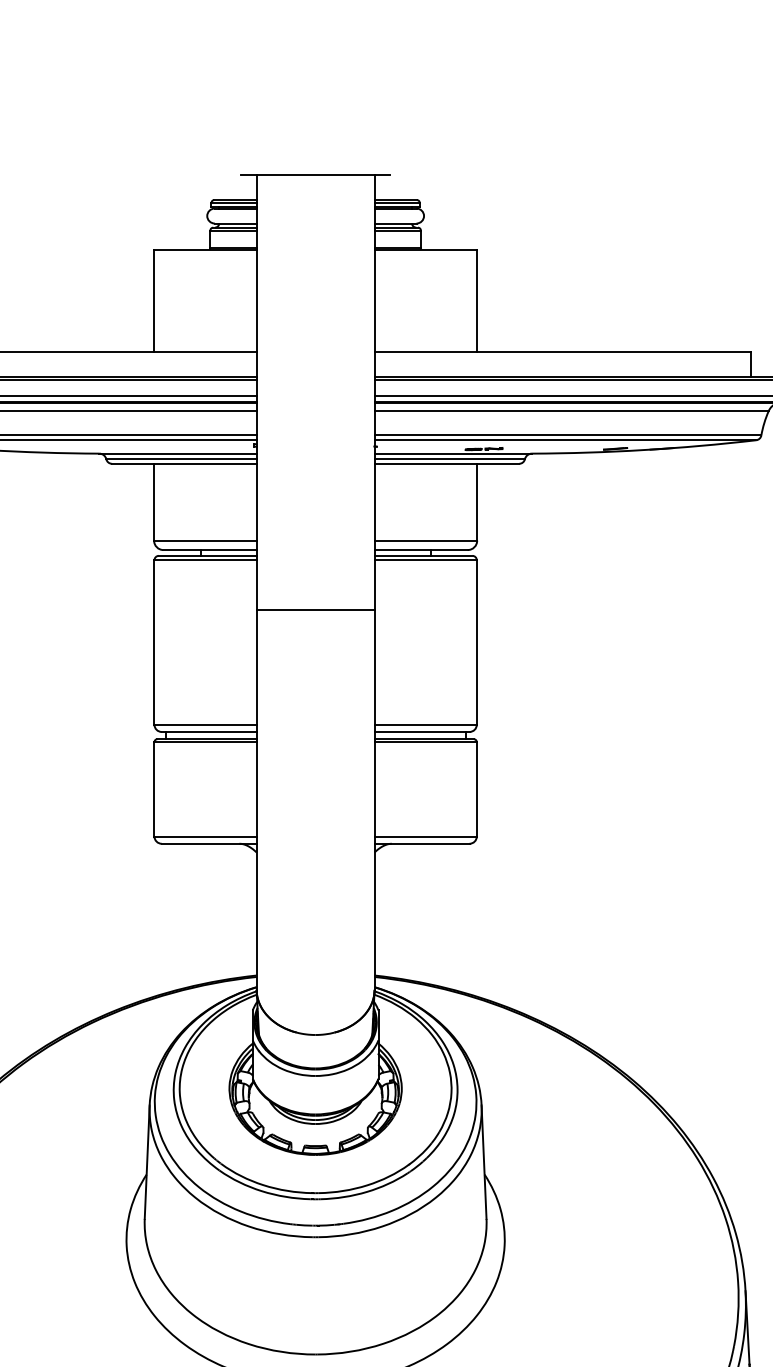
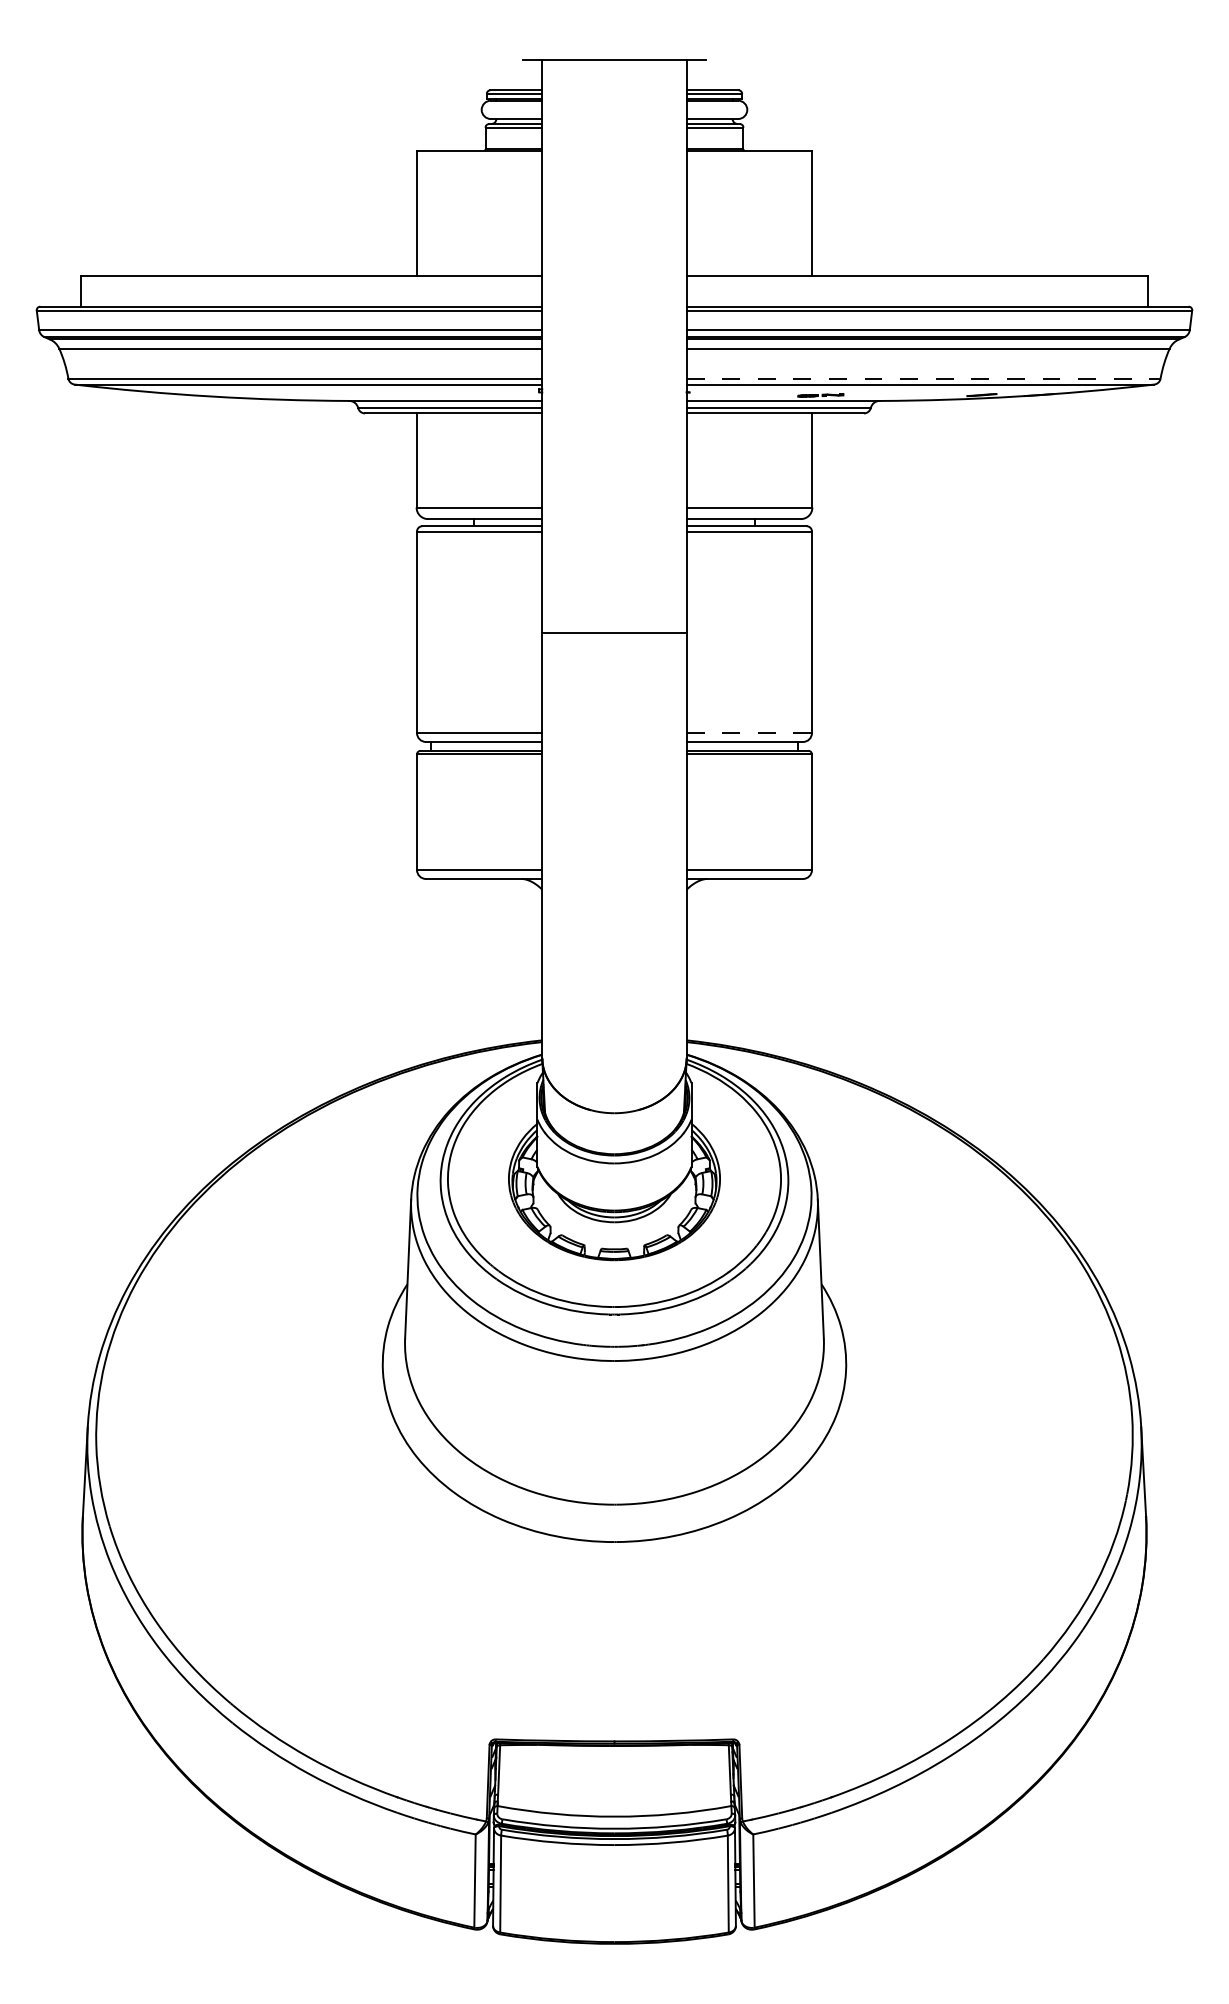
line: (567, 435) -> (923, 378), solid -> dashed
line: (315, 610) -> (614, 633), moved
line: (425, 725) -> (749, 733), solid -> dashed

